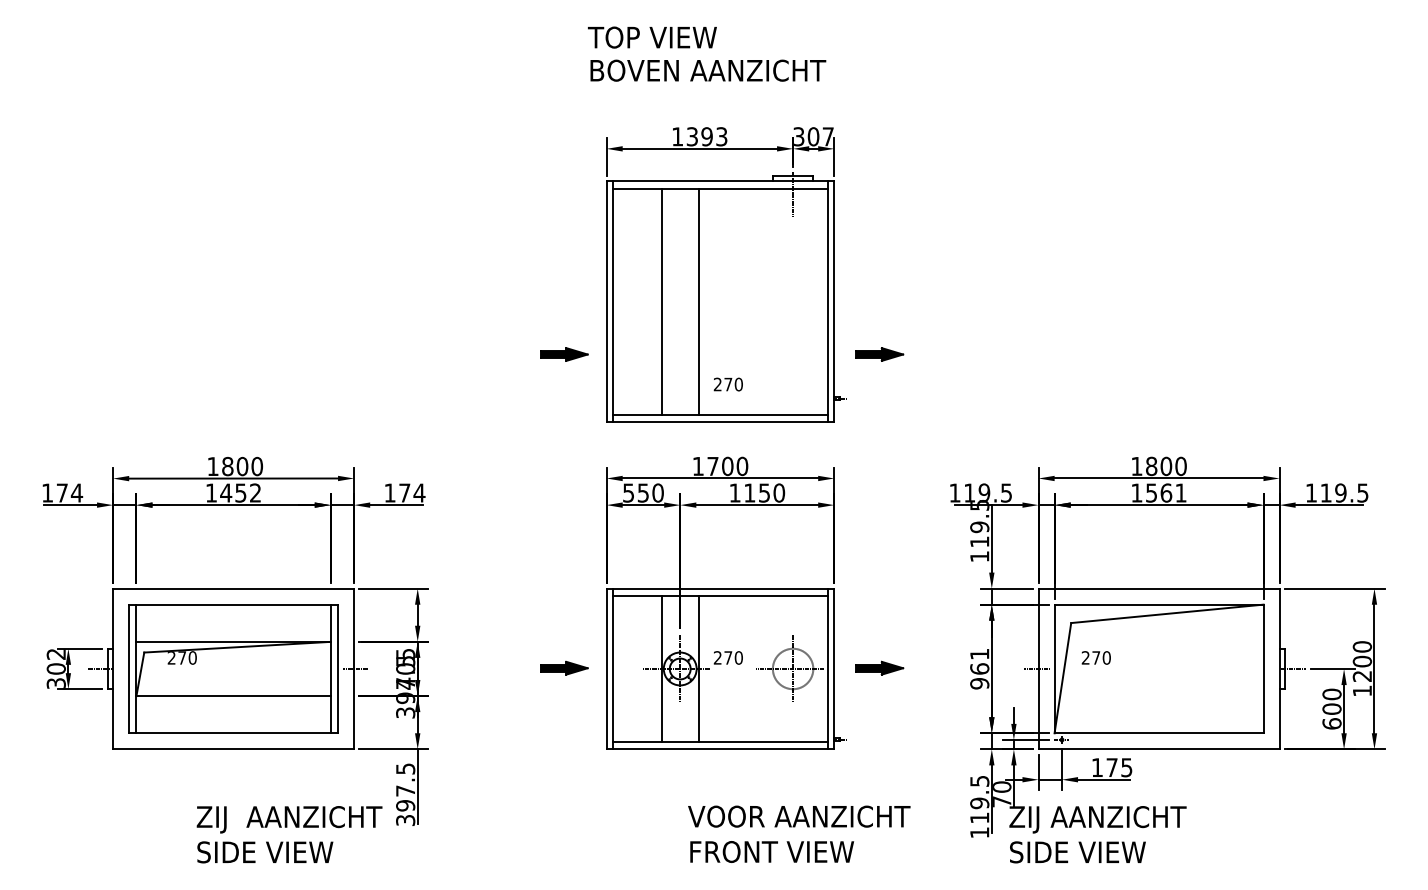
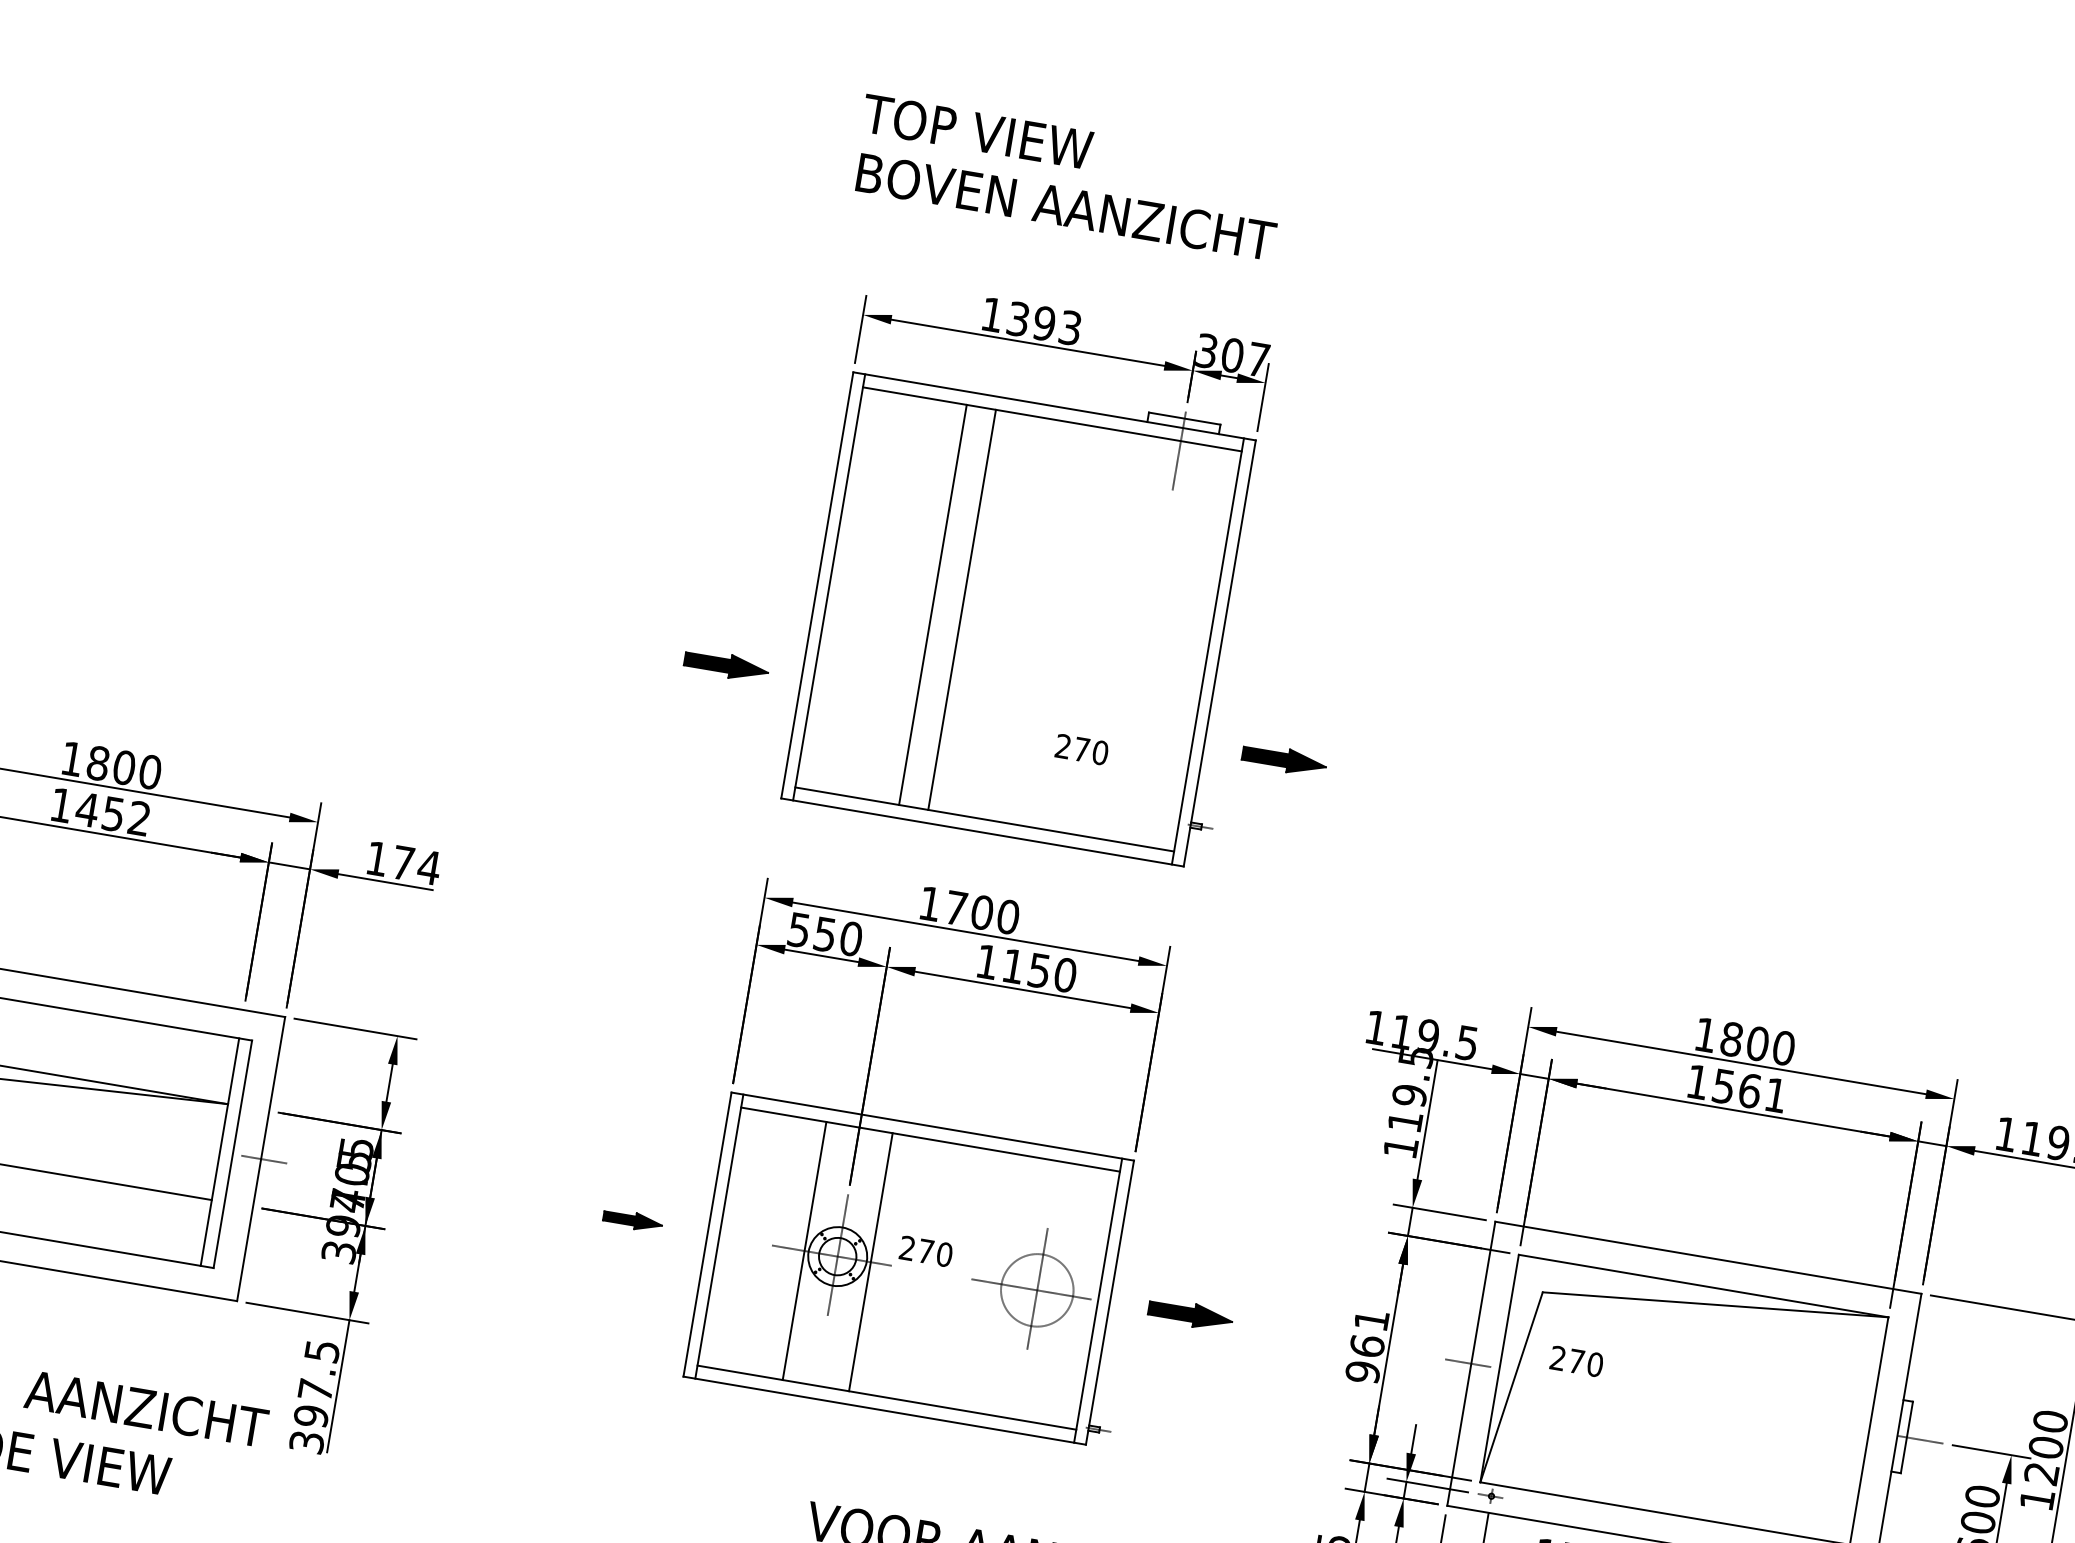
line: (661, 301) -> (962, 609), moved
line: (698, 301) -> (932, 604), moved
text: (727, 384) -> (1080, 749), moved
part: (564, 668) -> (633, 1221), size x0.7

